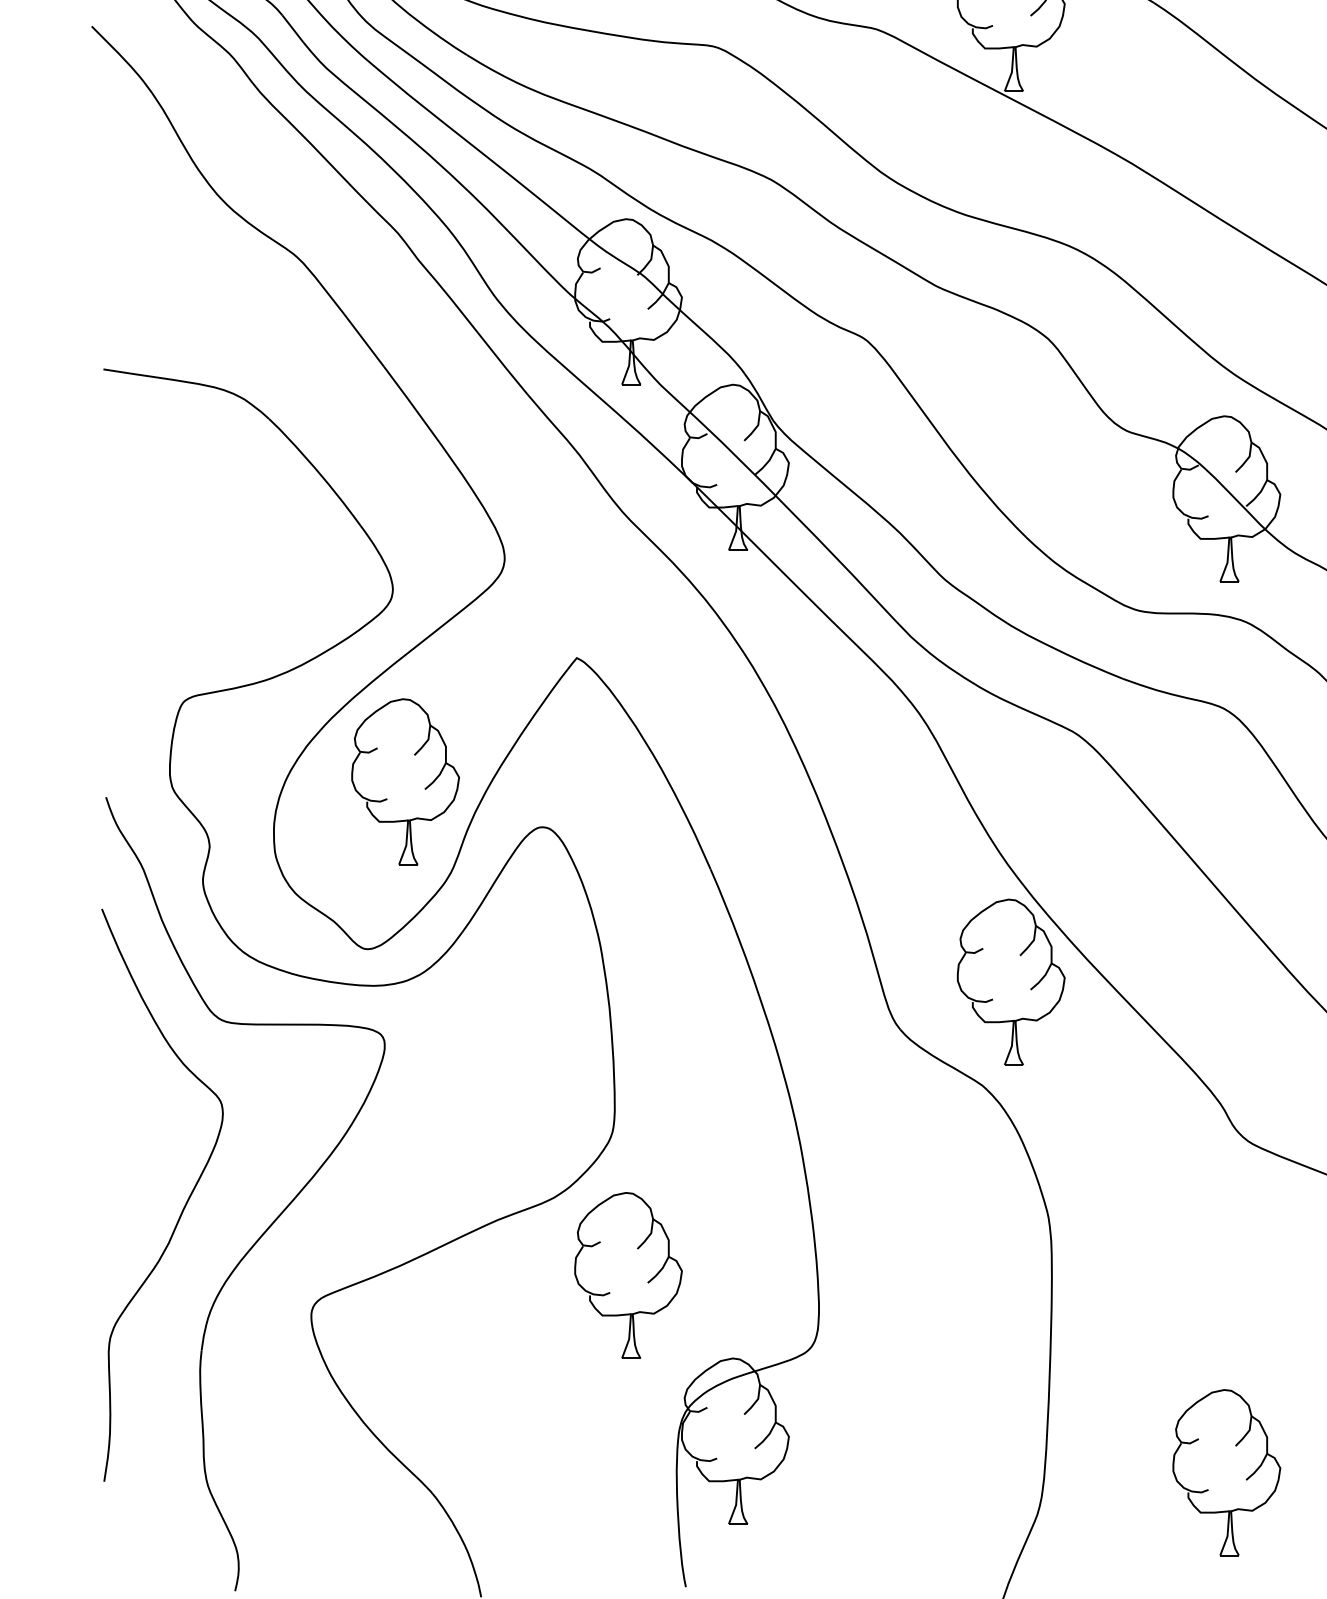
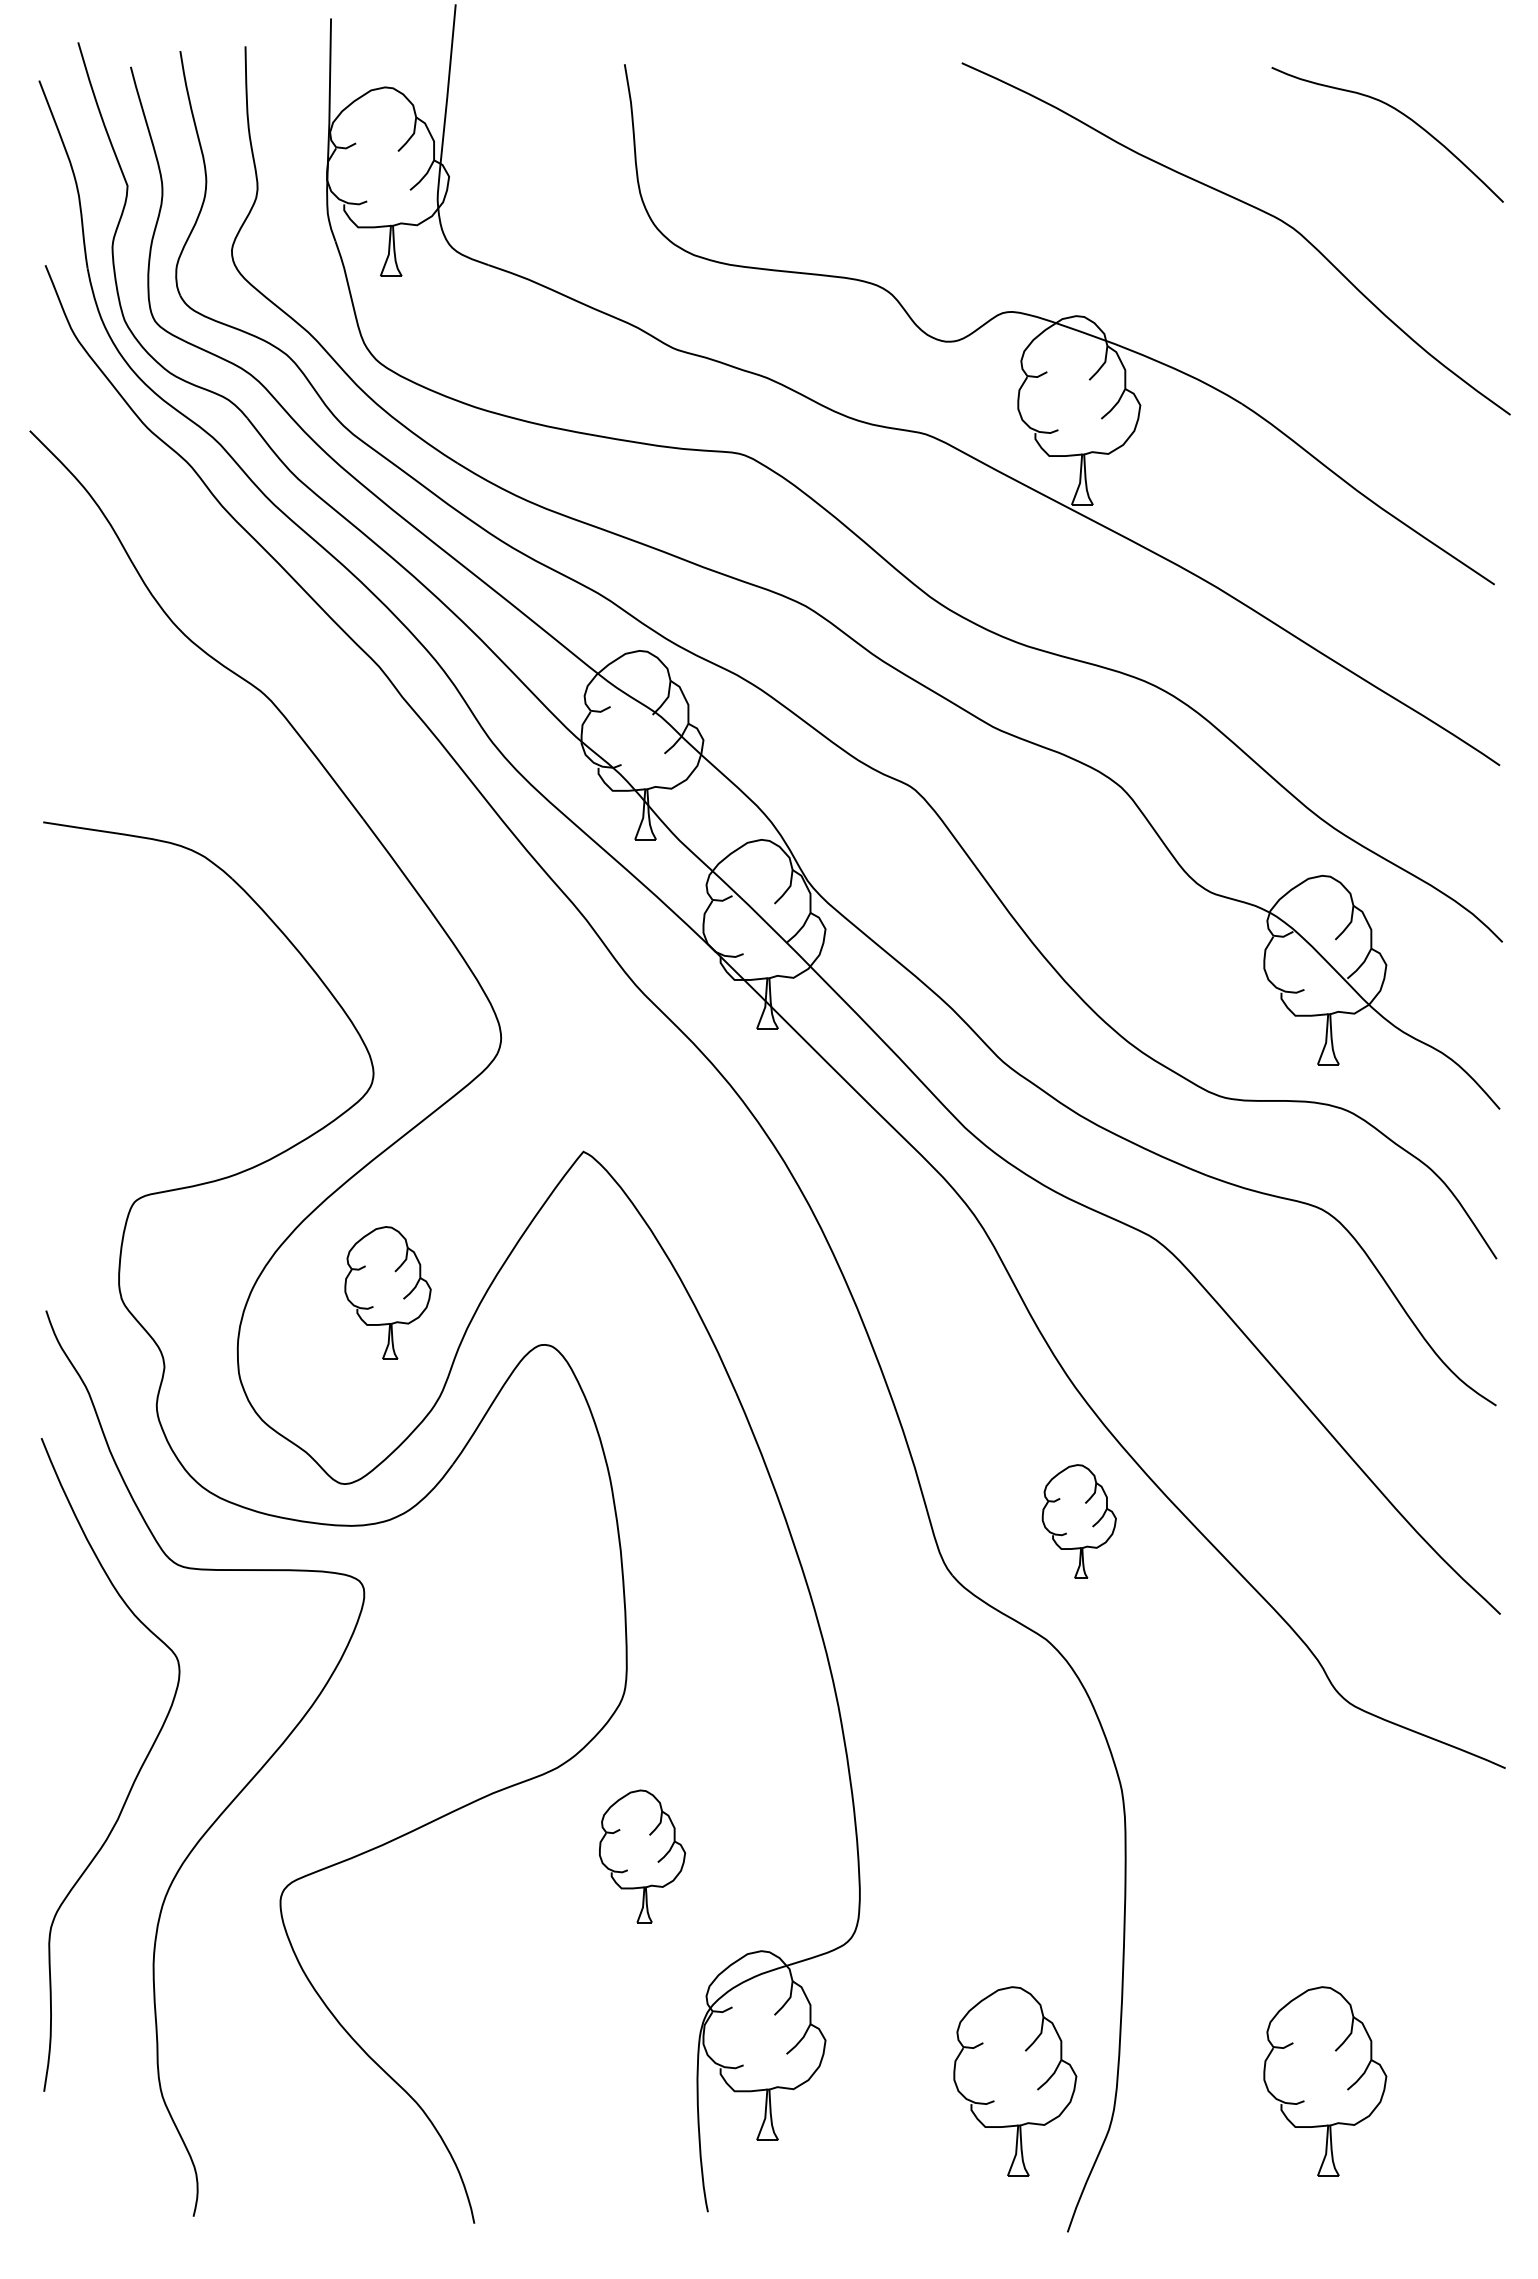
part: (405, 781) -> (387, 1292), size x0.7
part: (1011, 982) -> (1079, 1521), size x0.6
part: (628, 1275) -> (642, 1856), size x0.7
part: (955, 1472) -> (1015, 2081), added

